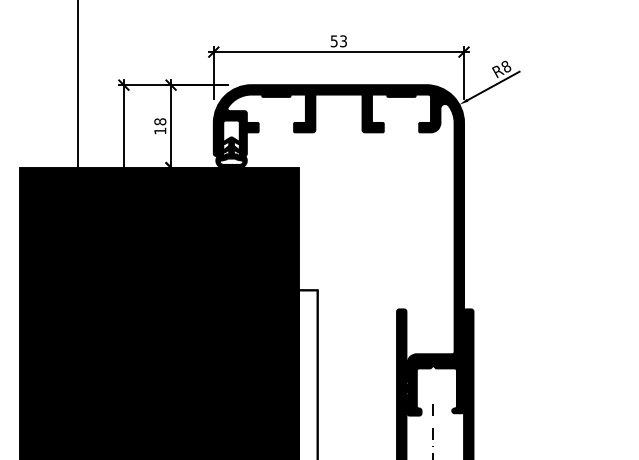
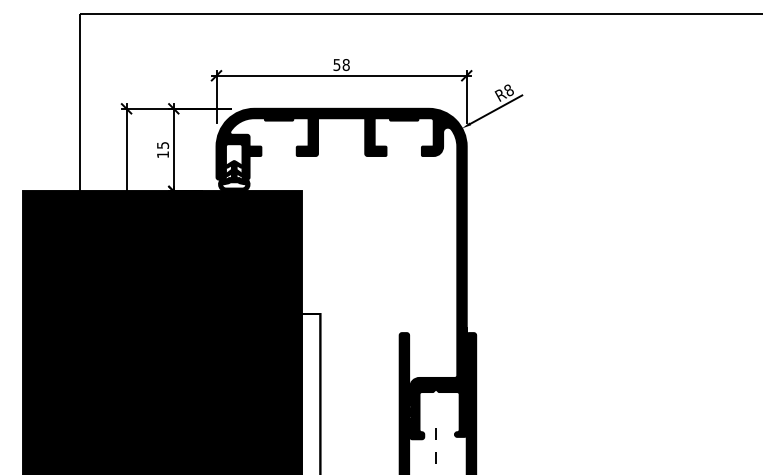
text: (342, 40) -> (345, 64), 53 -> 58
text: (160, 121) -> (163, 145), 18 -> 15

